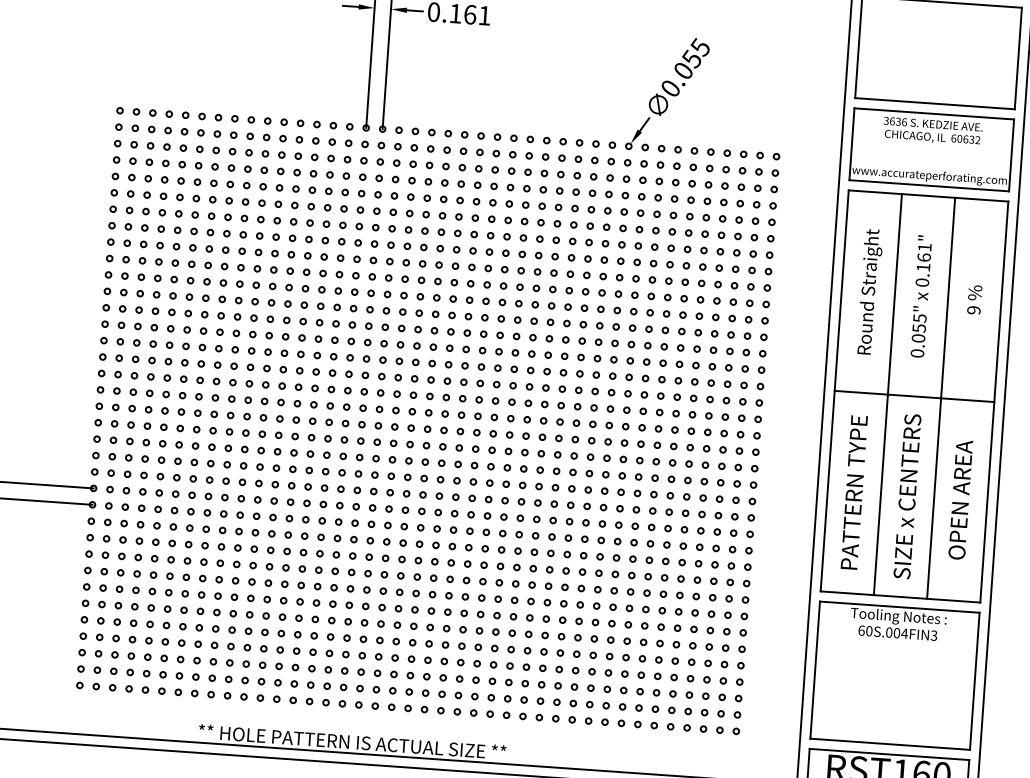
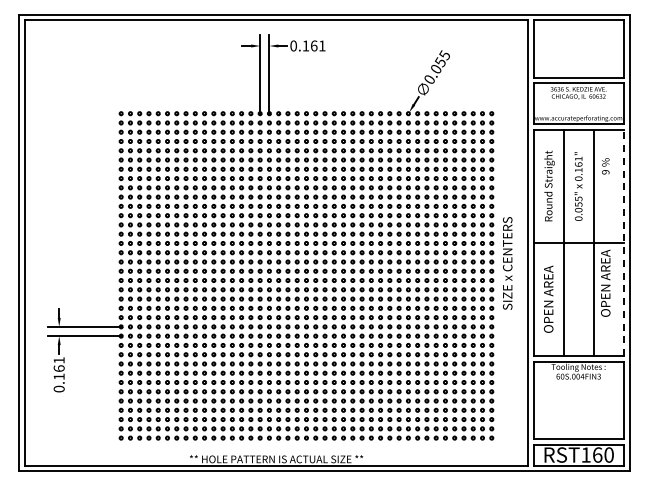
text: (974, 300) -> (605, 166), moved
line: (993, 401) -> (623, 242), solid -> dashed
text: (853, 492) -> (548, 299), PATTERN TYPE -> OPEN AREA
text: (907, 496) -> (507, 263), moved
text: (960, 498) -> (605, 282), moved

